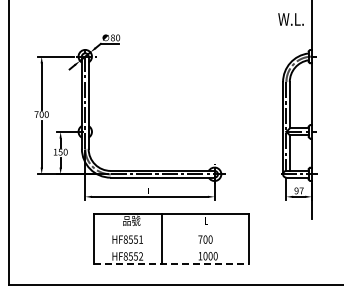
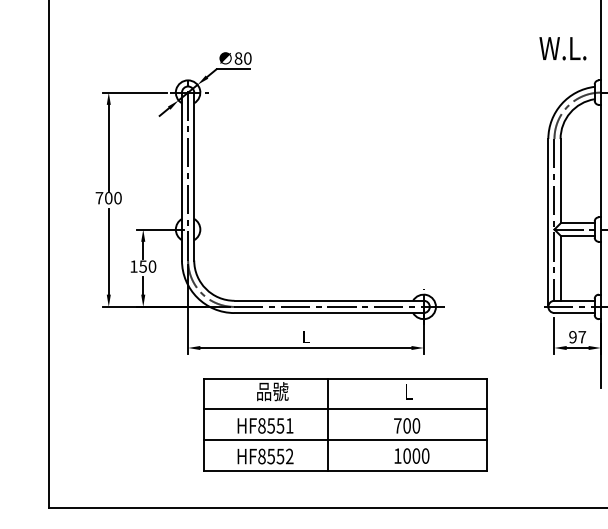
text: (290, 19) -> (561, 48), moved
line: (171, 230) -> (345, 409), added
line: (171, 247) -> (345, 440), added
line: (171, 264) -> (345, 471), dashed -> solid

